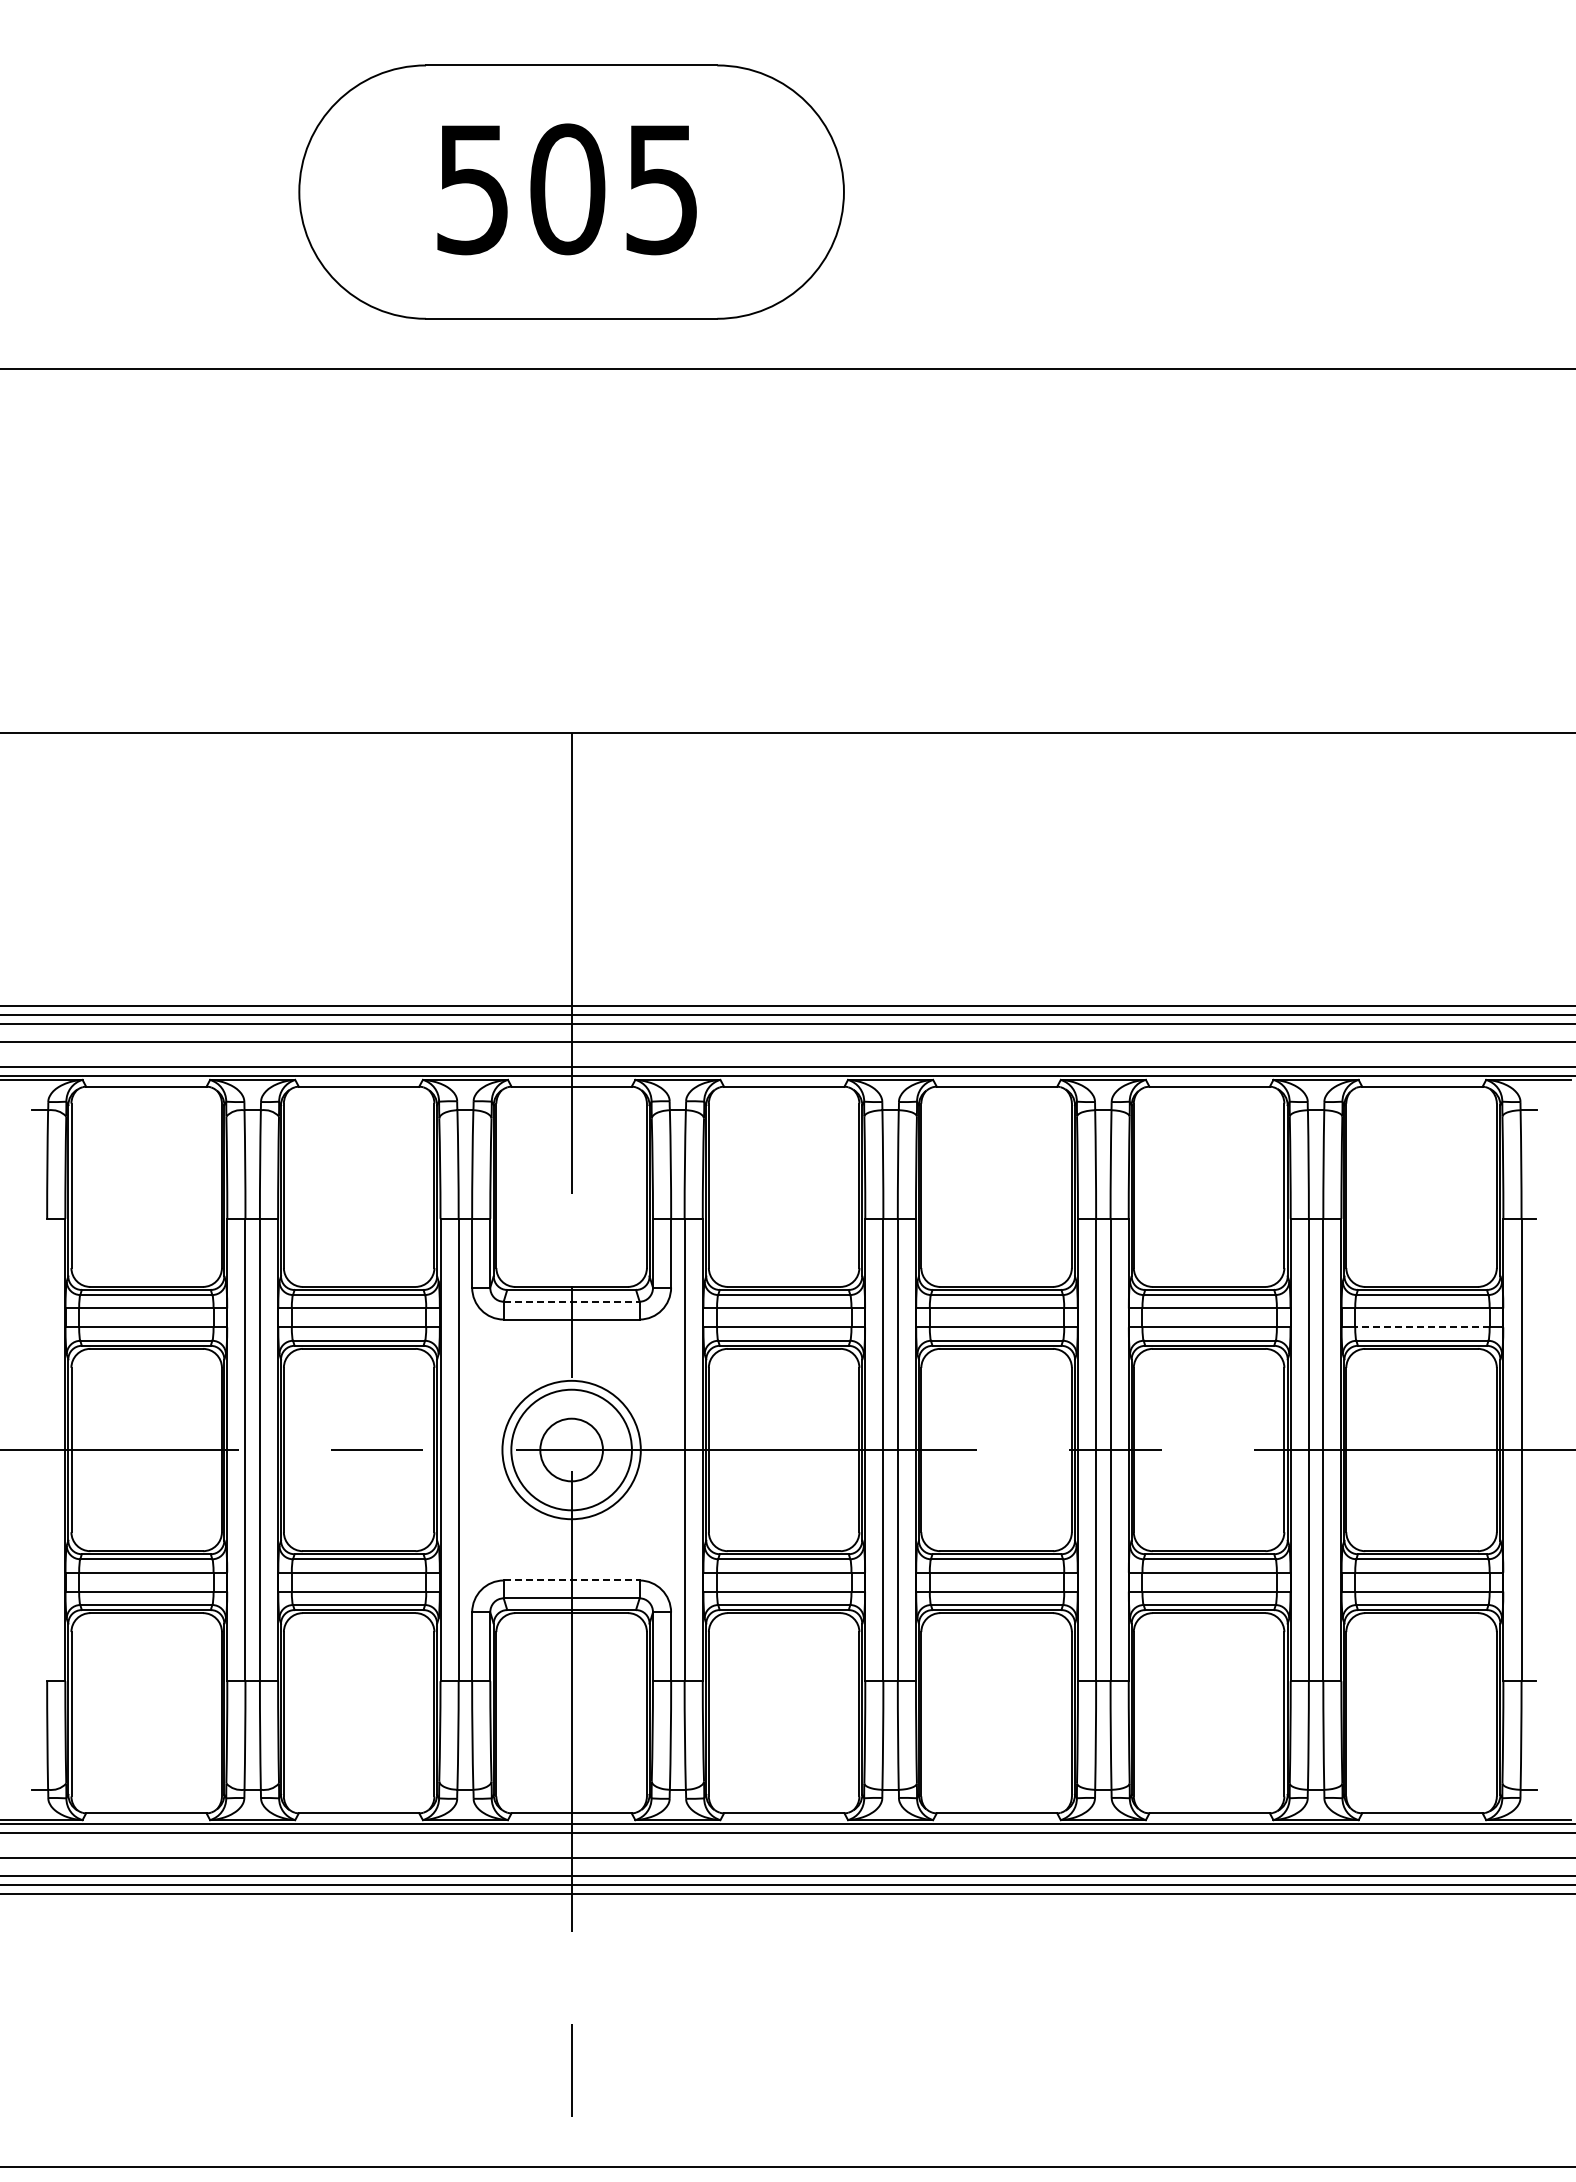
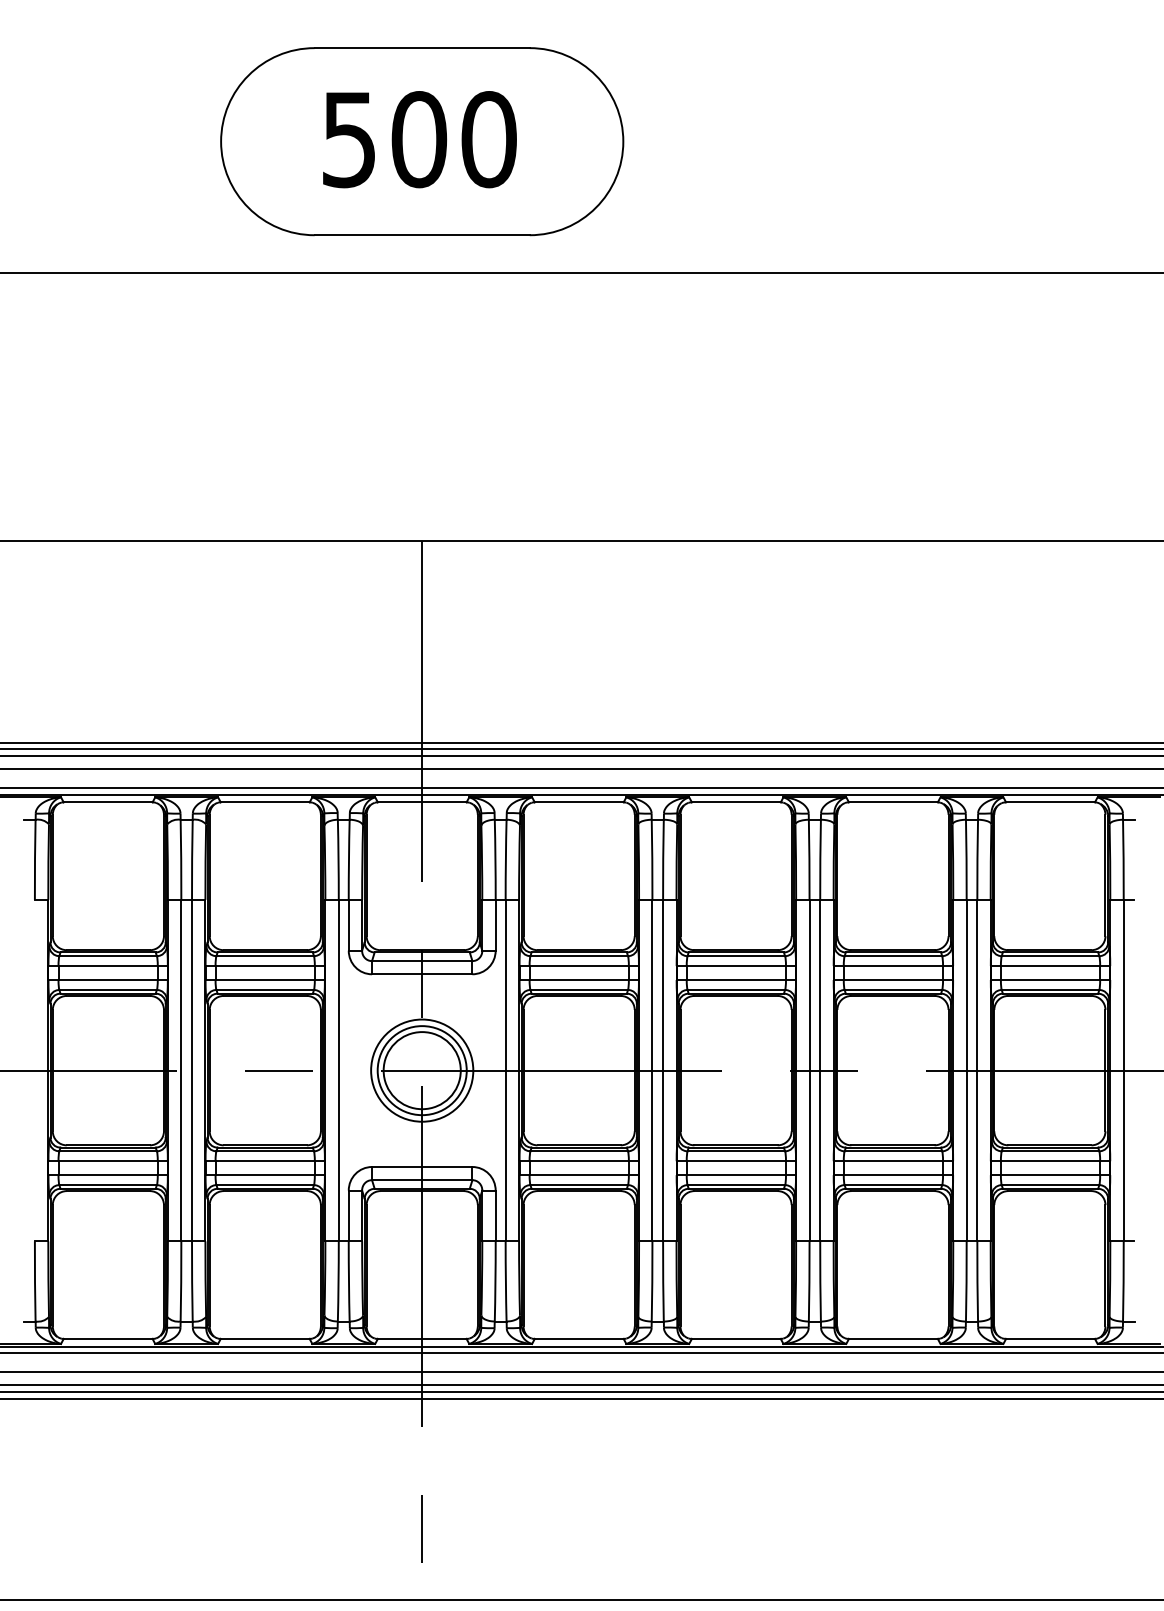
text: (662, 189) -> (489, 139), 505 -> 500
line: (571, 1301) -> (422, 960), dashed -> solid
line: (1421, 1327) -> (1049, 980), dashed -> solid
circle: (571, 1449) -> (422, 1070), size x1.67
line: (571, 1580) -> (422, 1166), dashed -> solid

